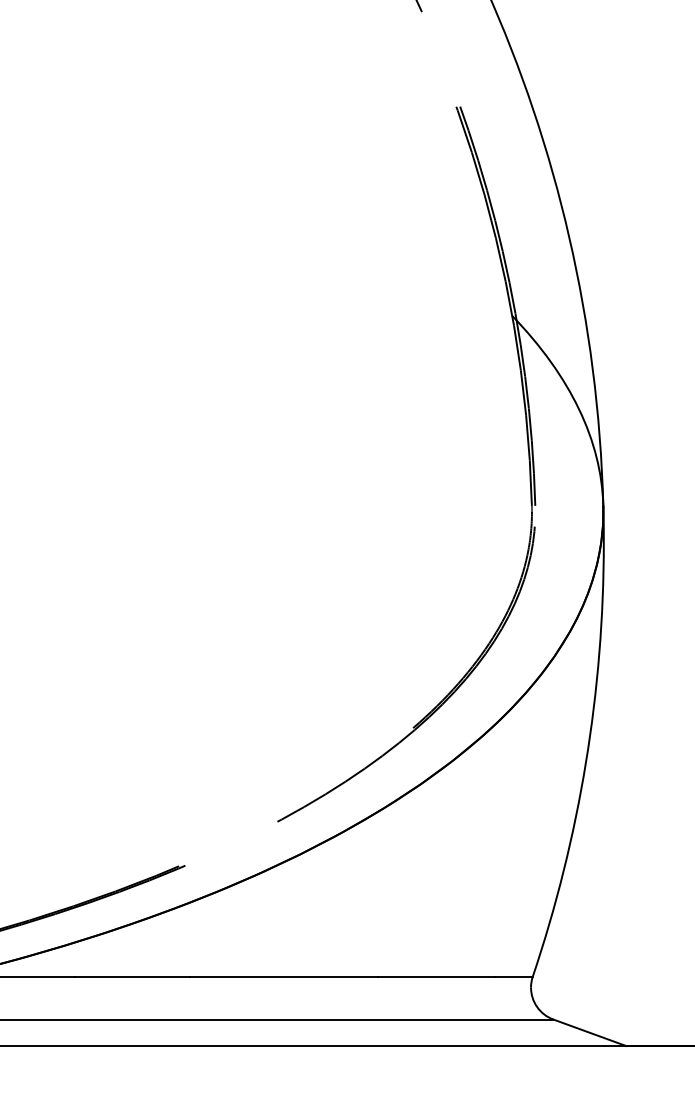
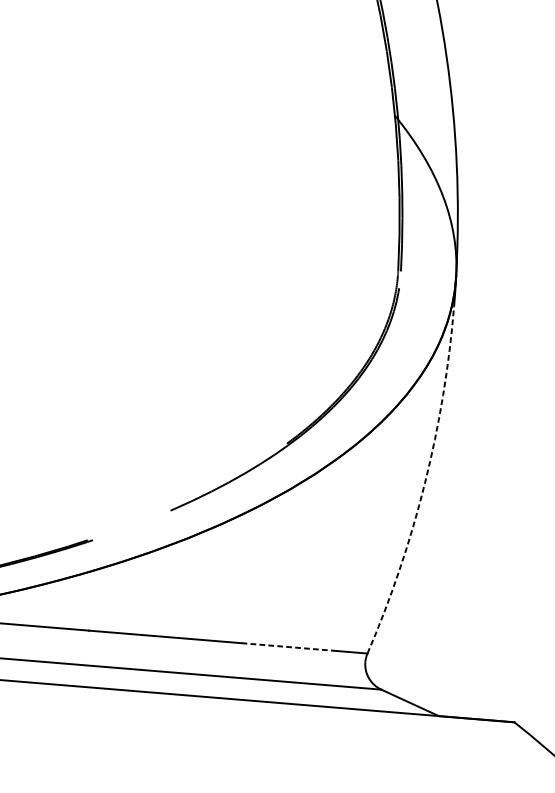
arc: (585, 762) -> (424, 483), solid -> dashed
line: (435, 976) -> (288, 646), solid -> dashed

